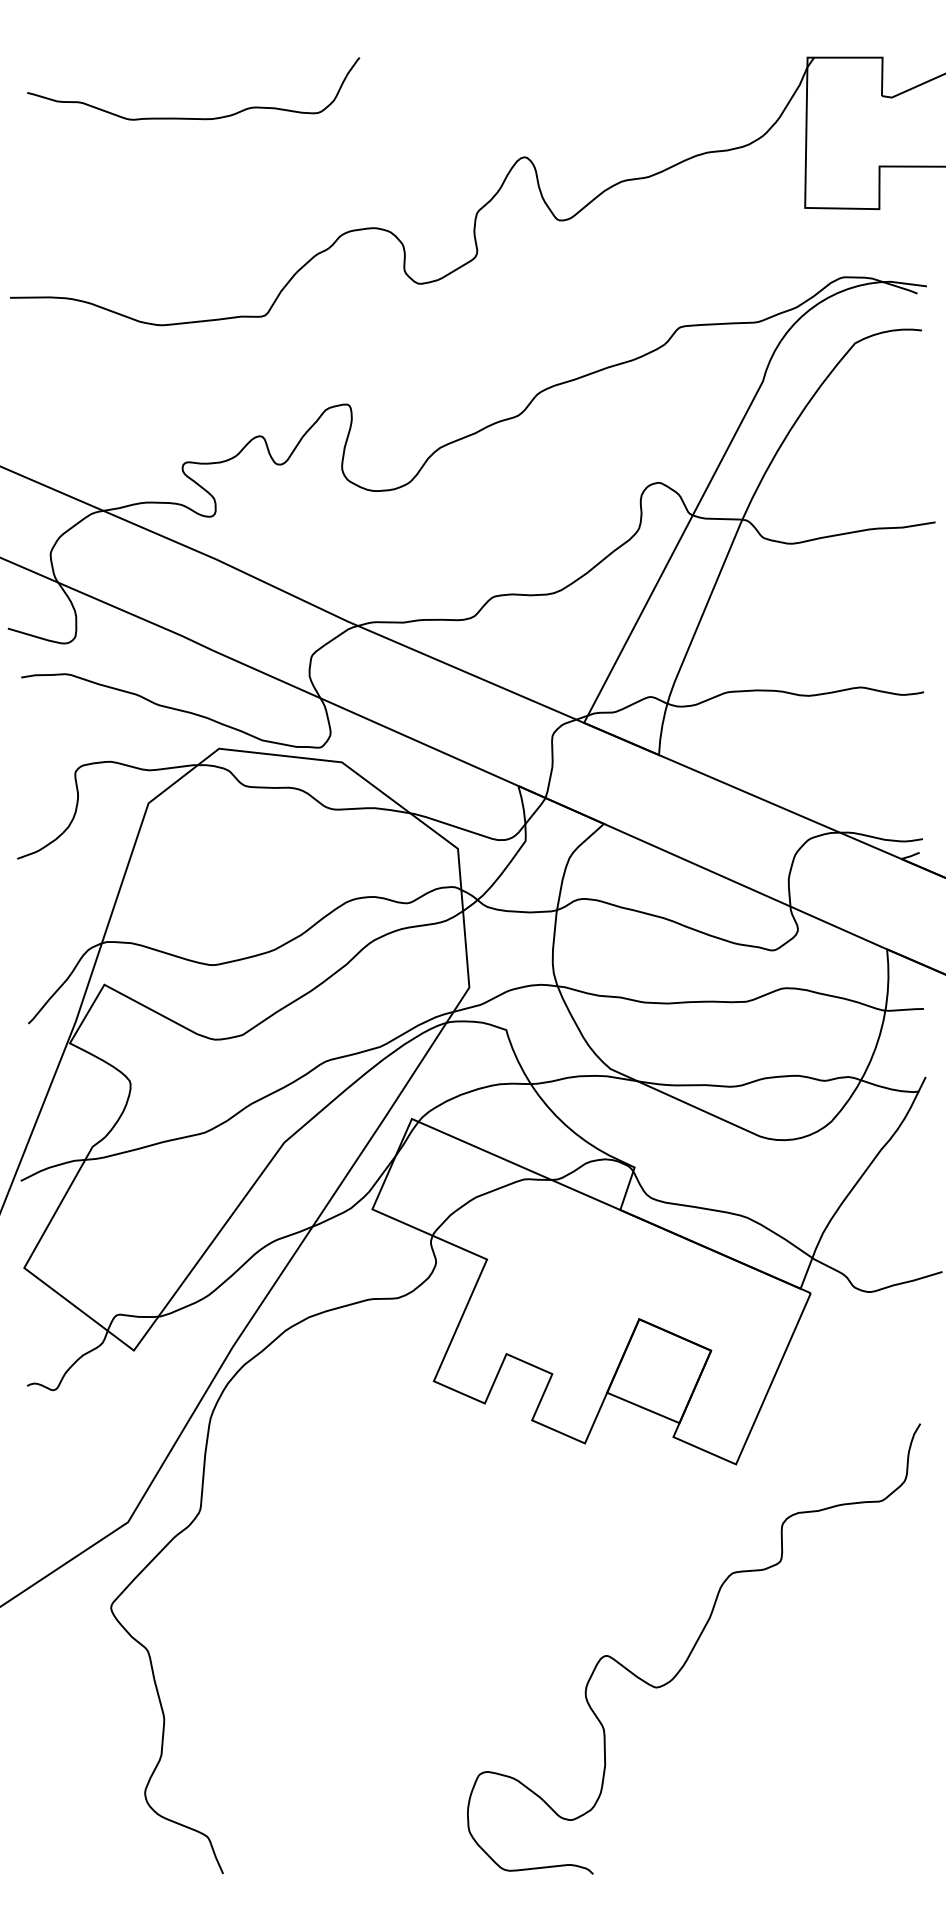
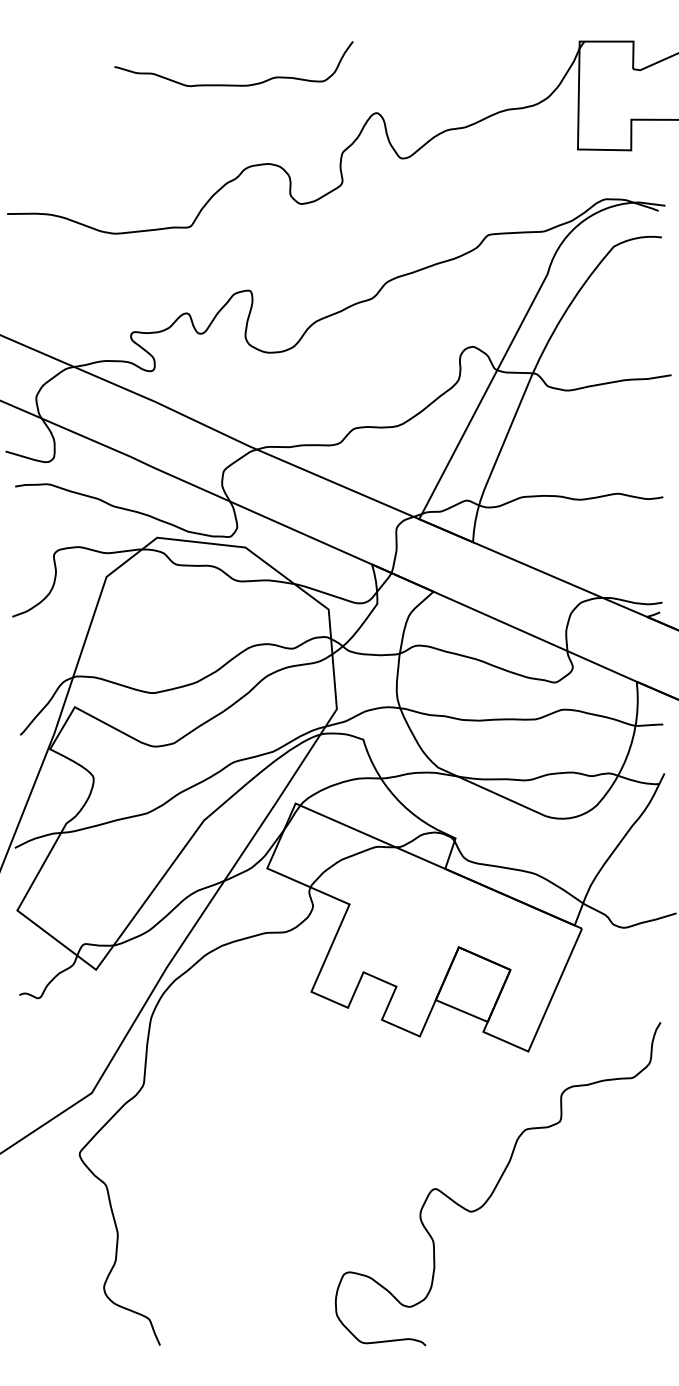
curve: (193, 117) -> (233, 84), moved

